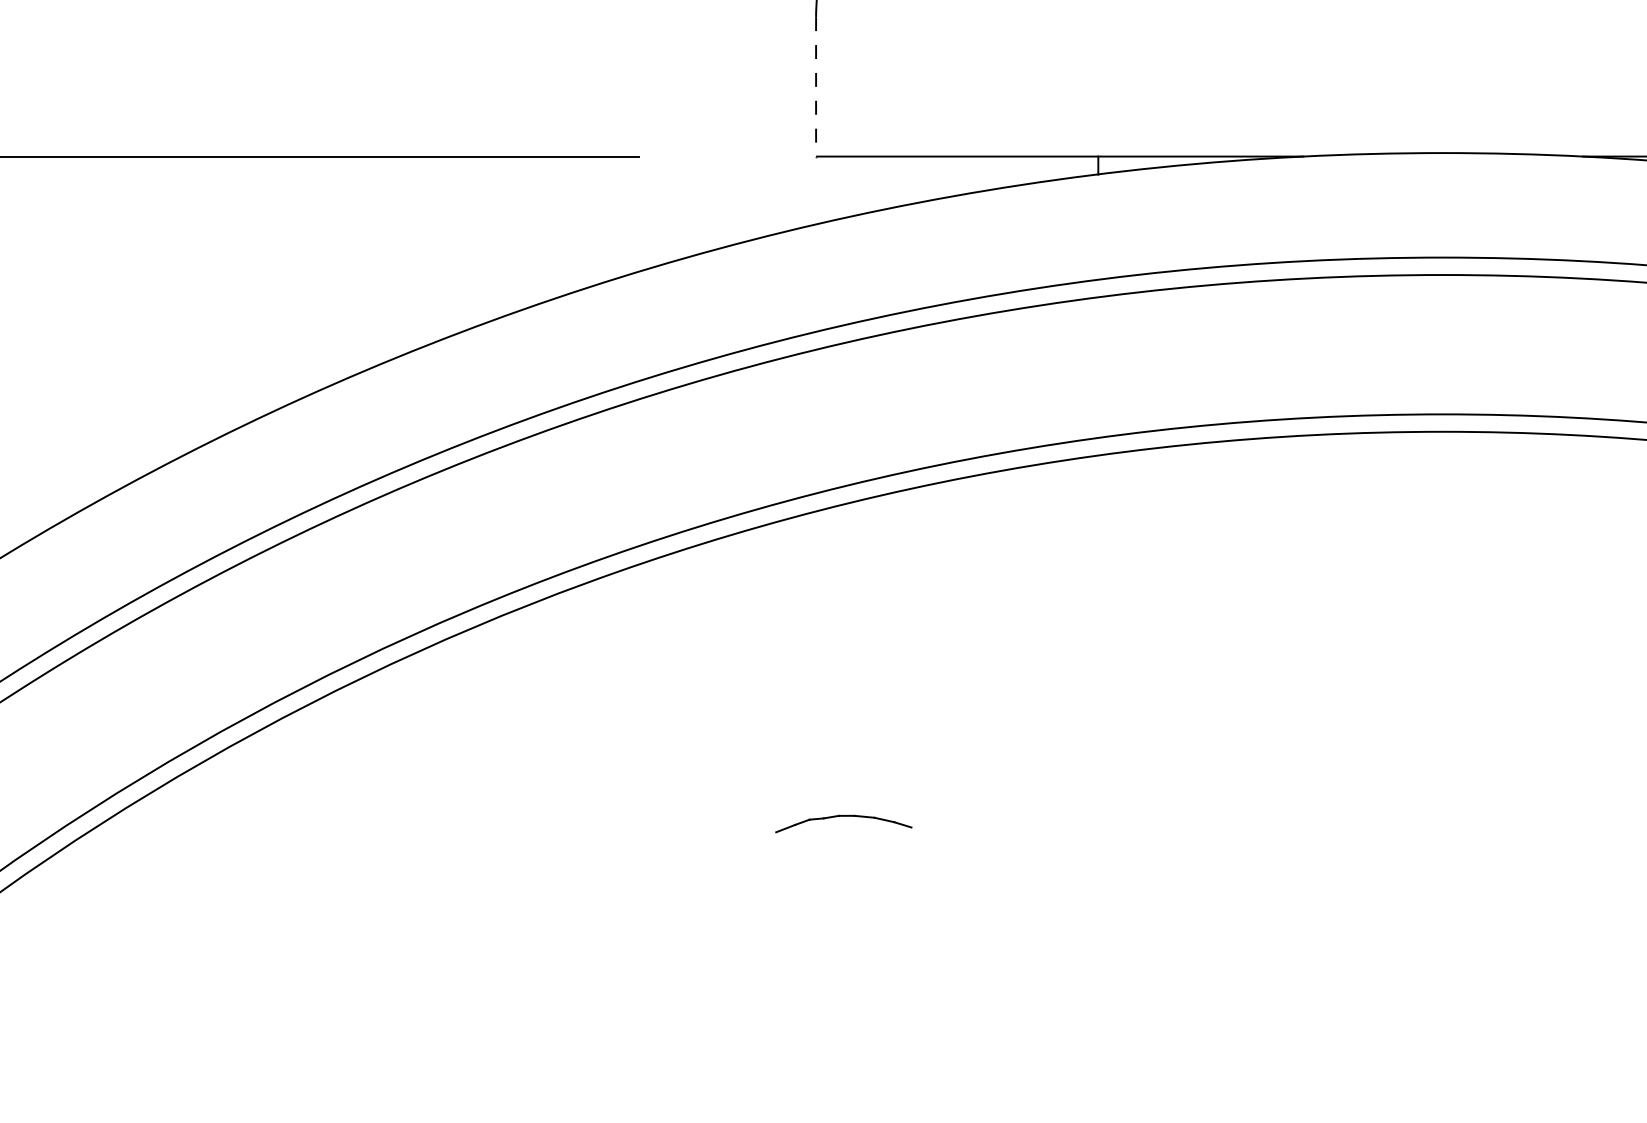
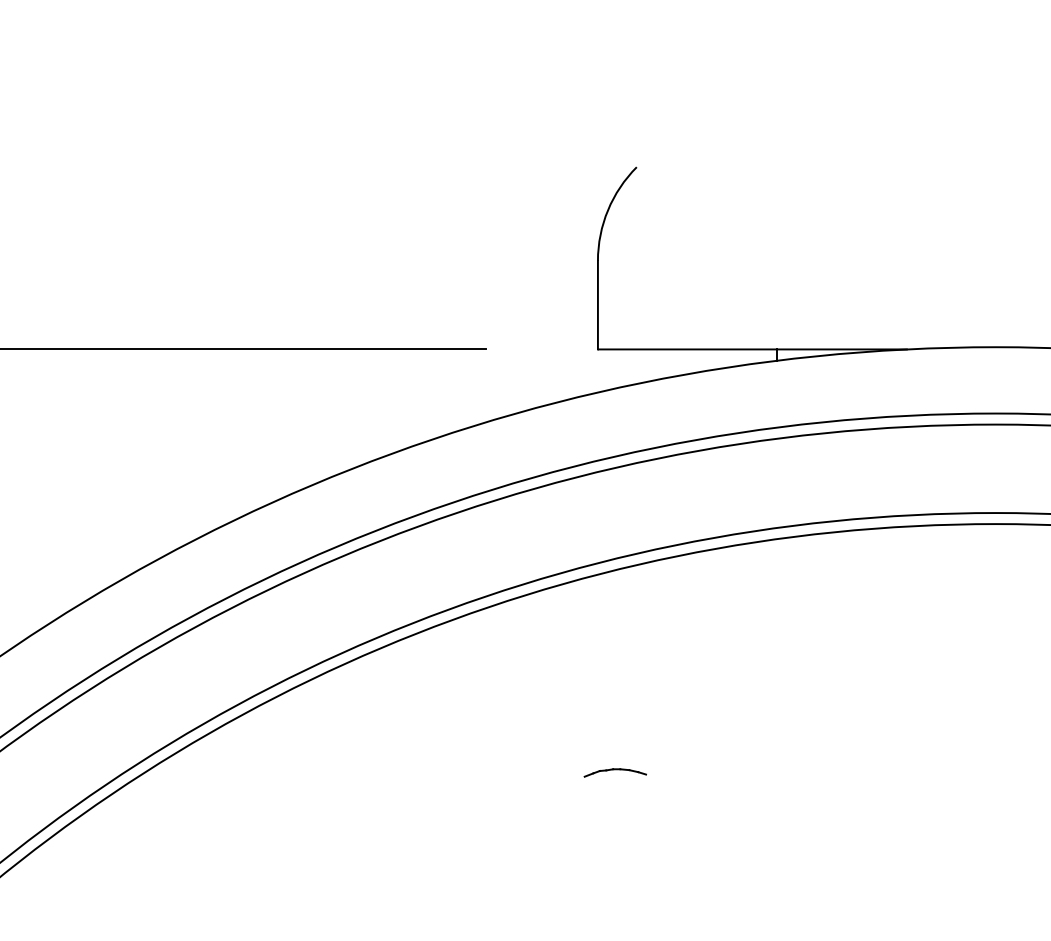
line: (815, 87) -> (597, 305), dashed -> solid
part: (842, 823) -> (614, 772), size x0.71

